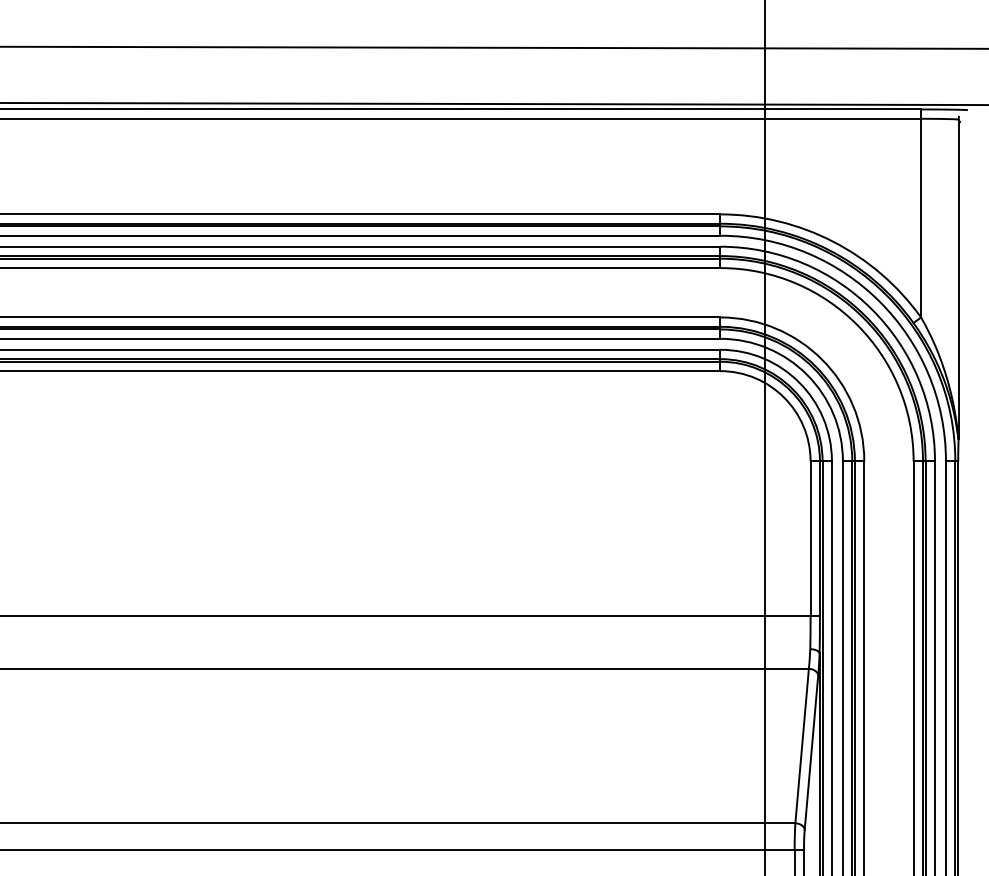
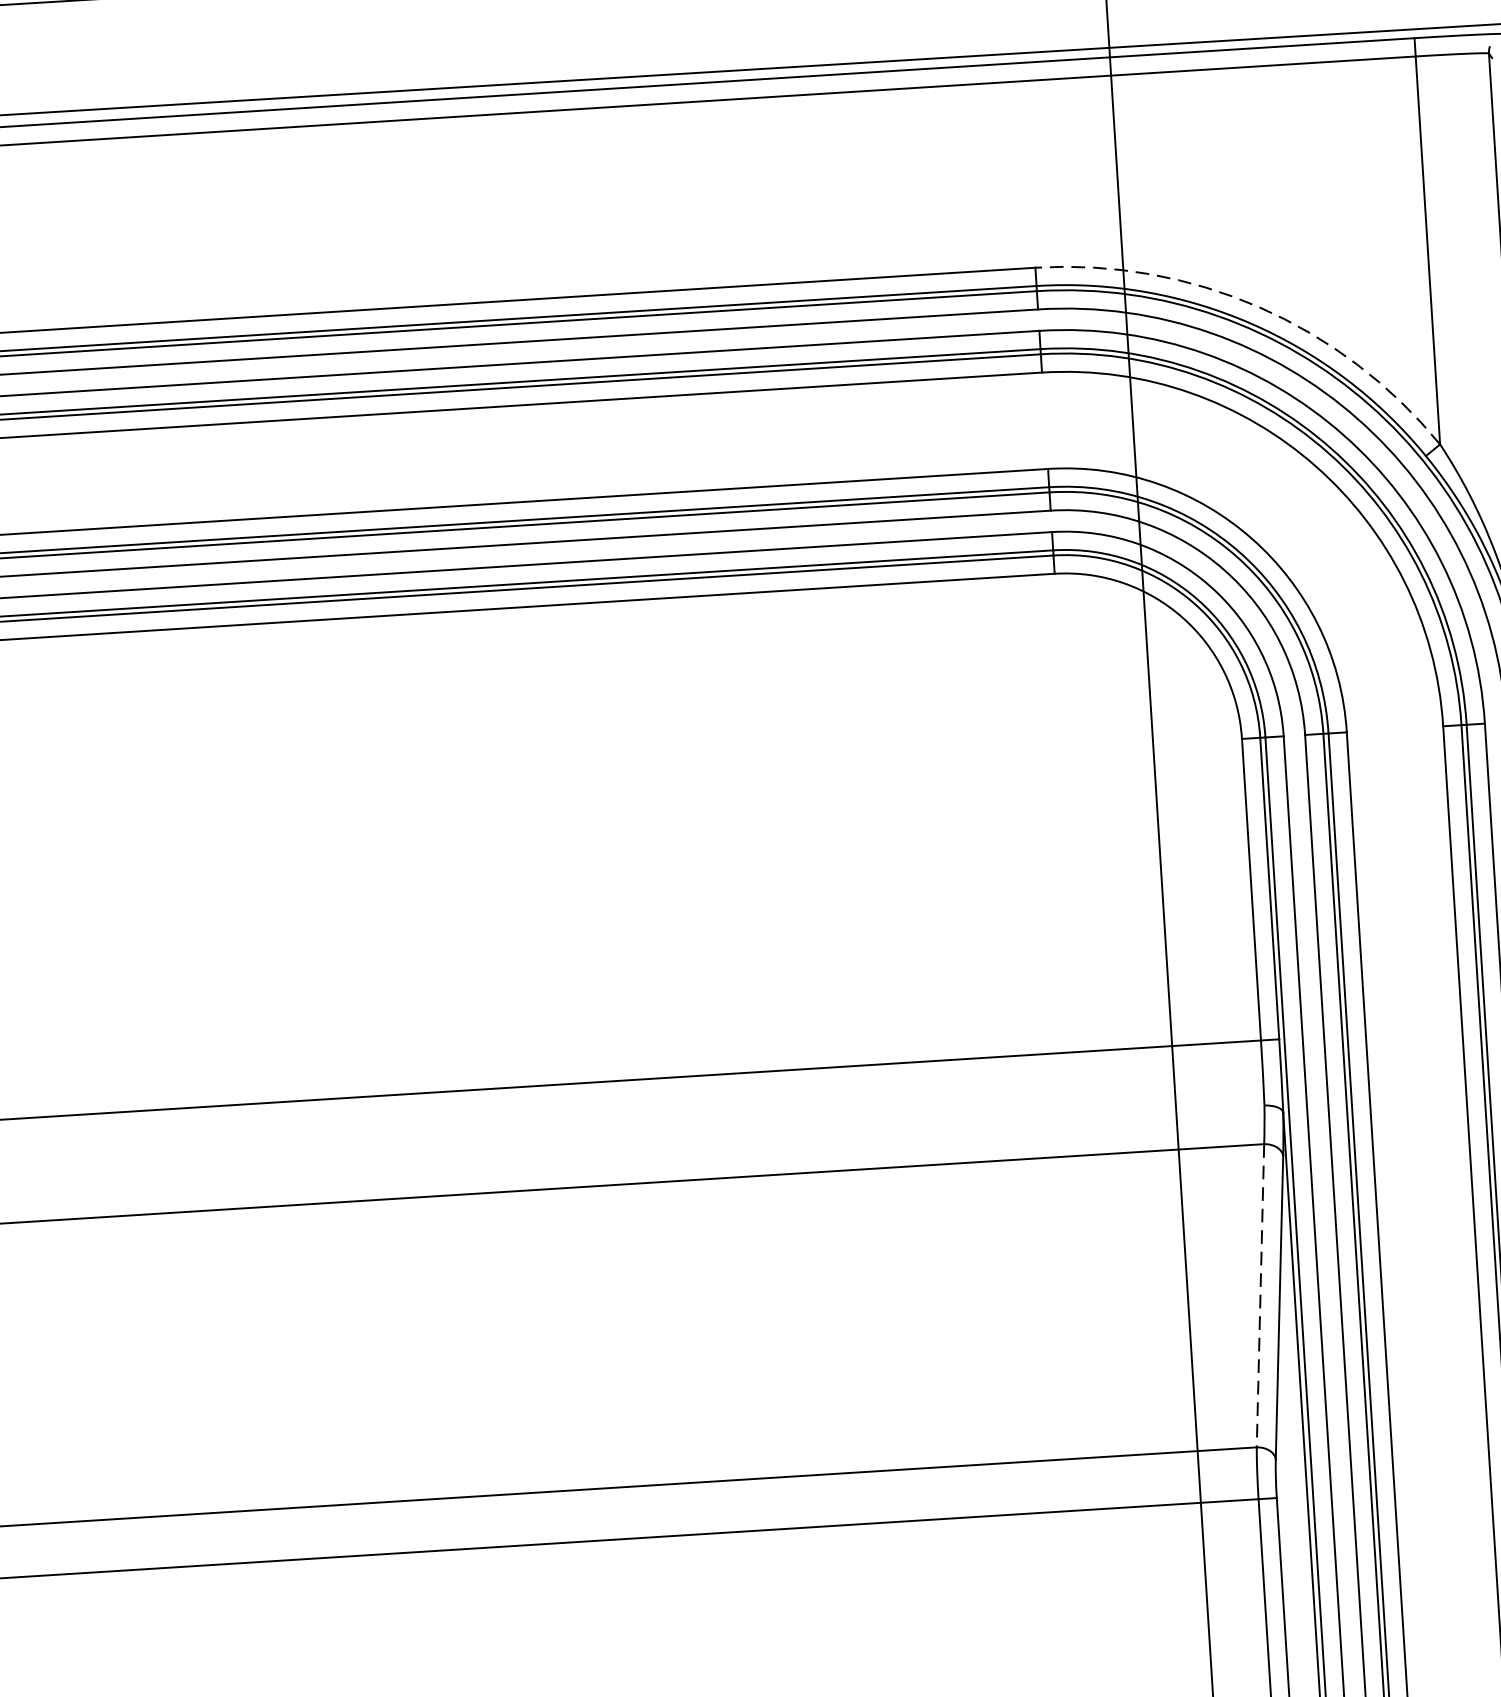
arc: (833, 241) -> (1259, 306), solid -> dashed
line: (802, 746) -> (1261, 1296), solid -> dashed

